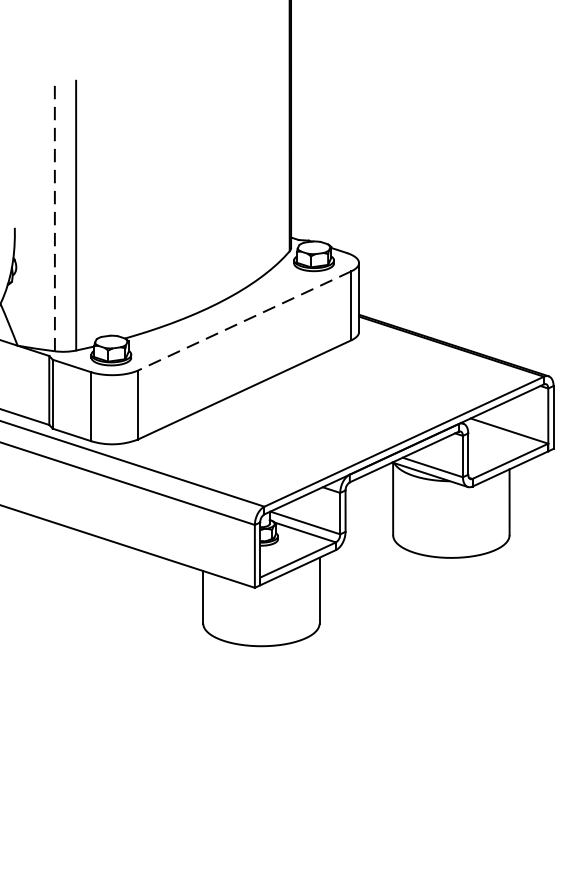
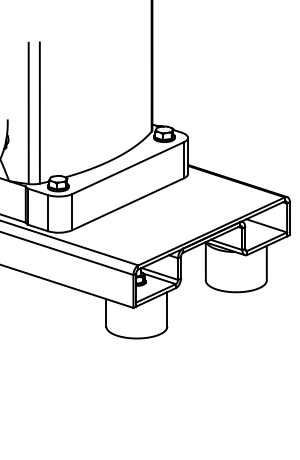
line: (54, 216) -> (28, 113), dashed -> solid
line: (245, 321) -> (128, 168), dashed -> solid

